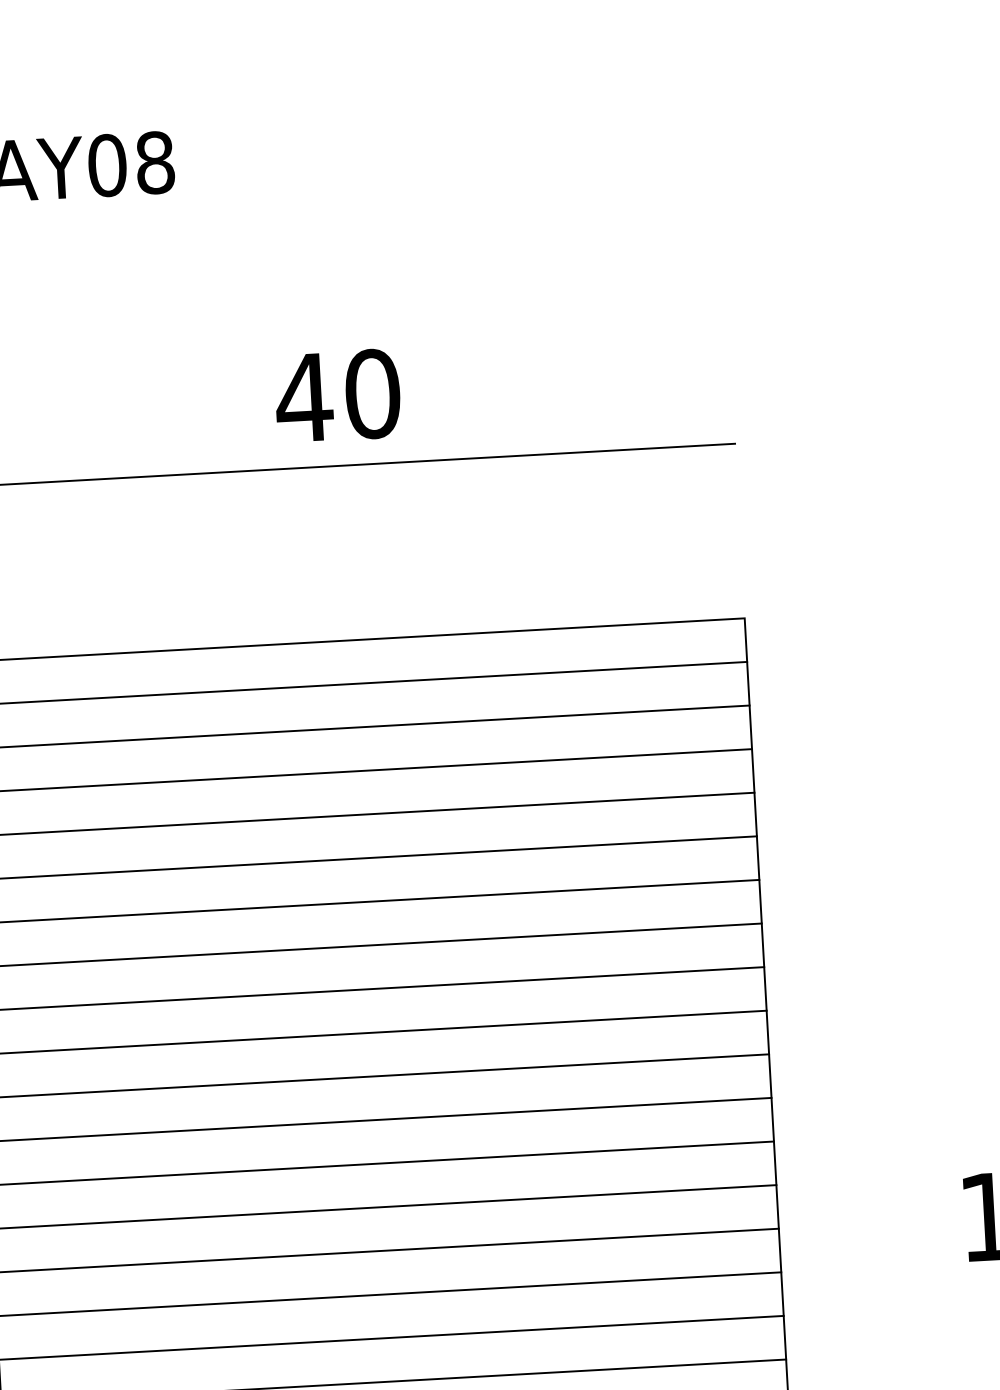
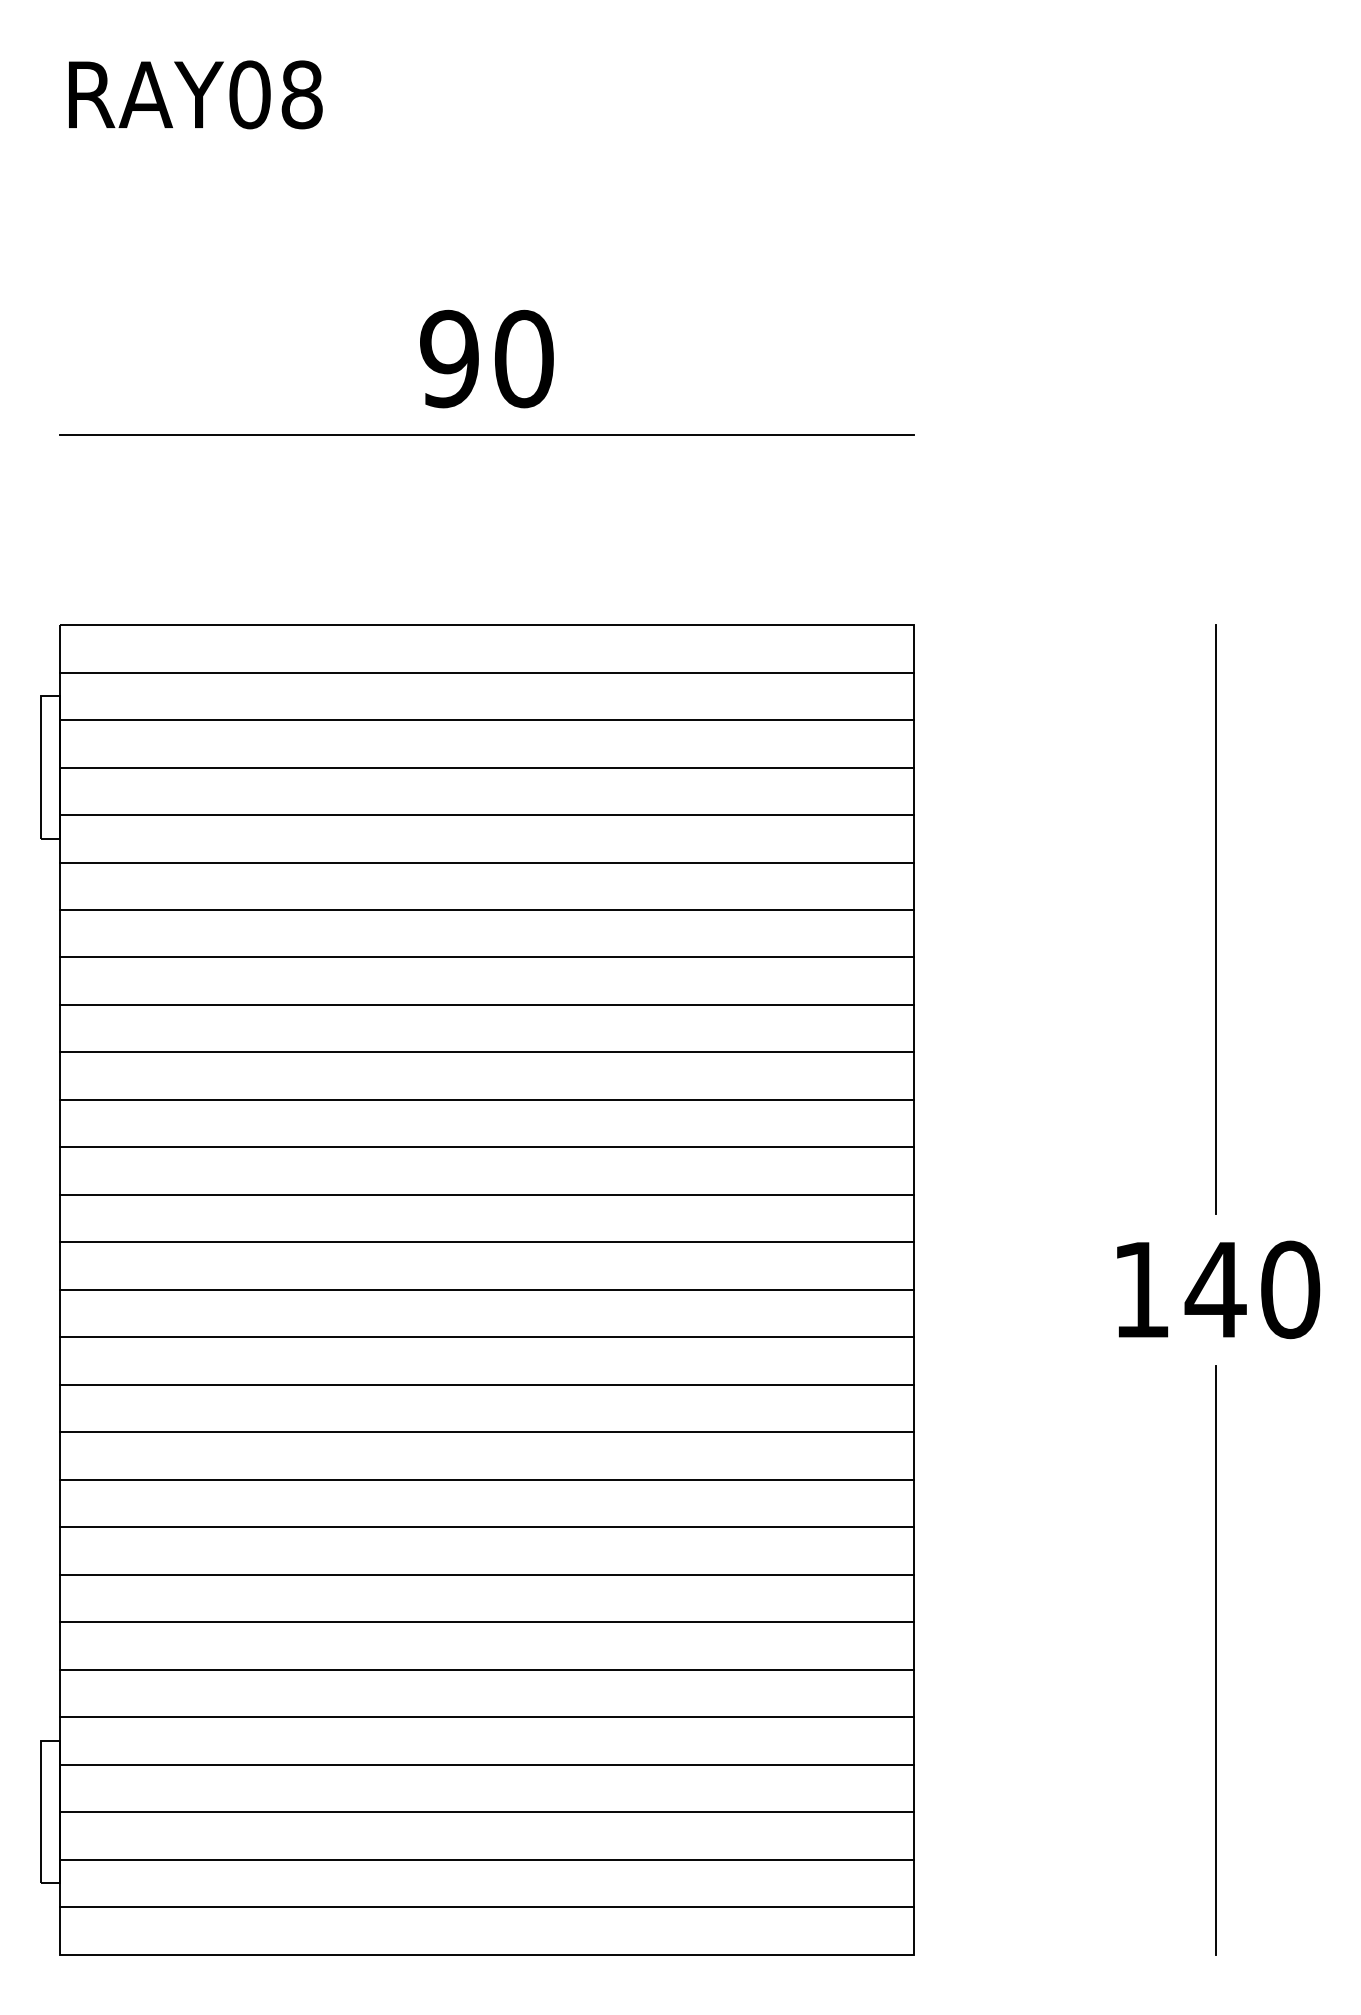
text: (304, 397) -> (449, 358), 40 -> 90

